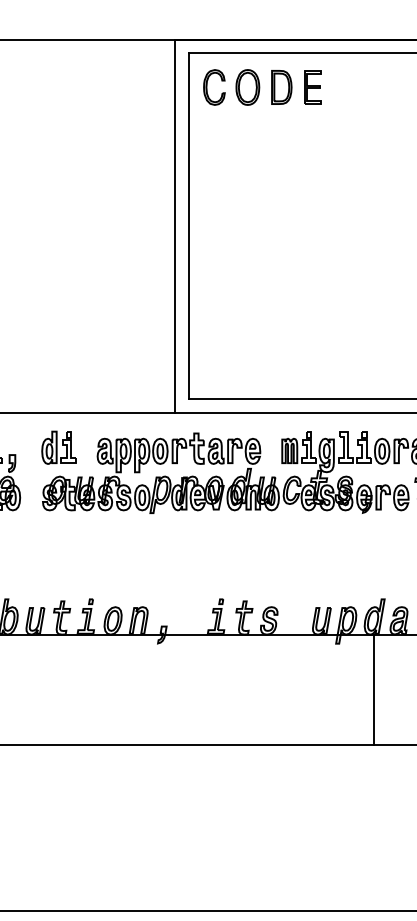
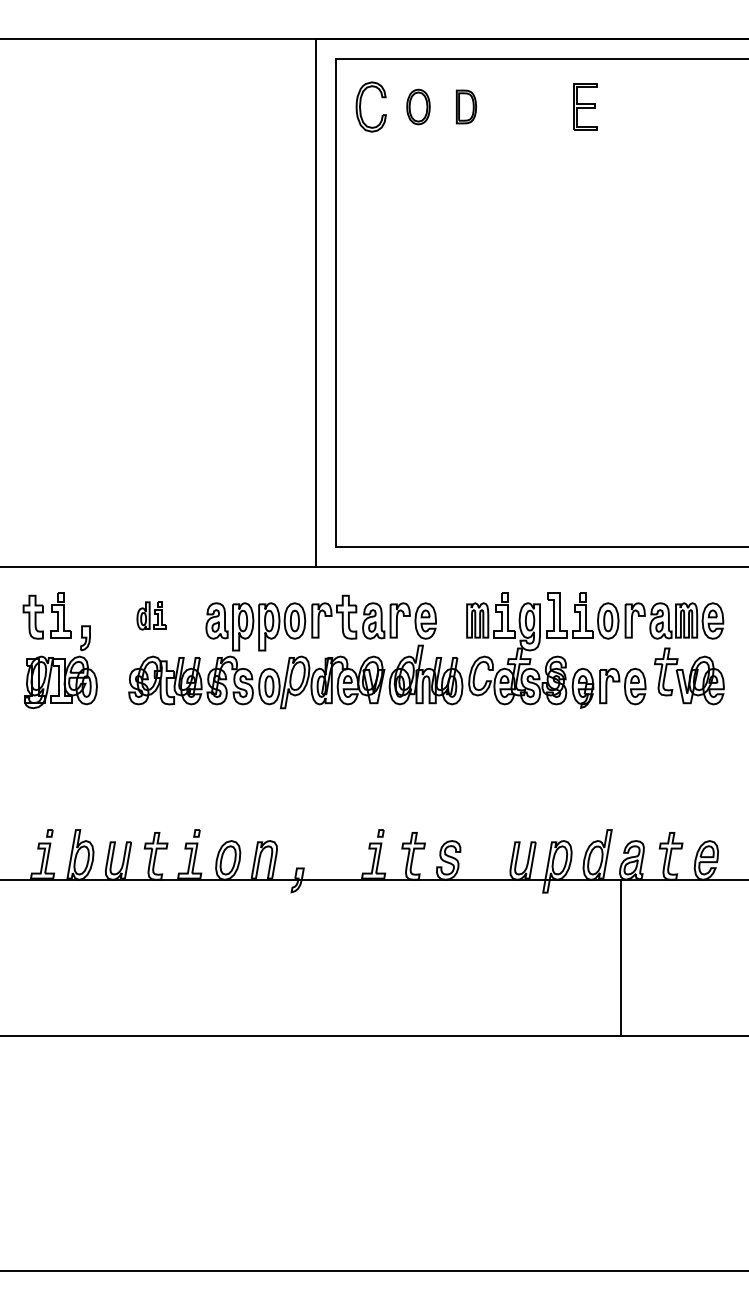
part: (247, 87) -> (418, 106), size x0.7
part: (281, 87) -> (466, 106), size x0.7
part: (312, 87) -> (585, 106), moved
part: (58, 447) -> (151, 615), size x0.6
line: (373, 689) -> (620, 957), moved

